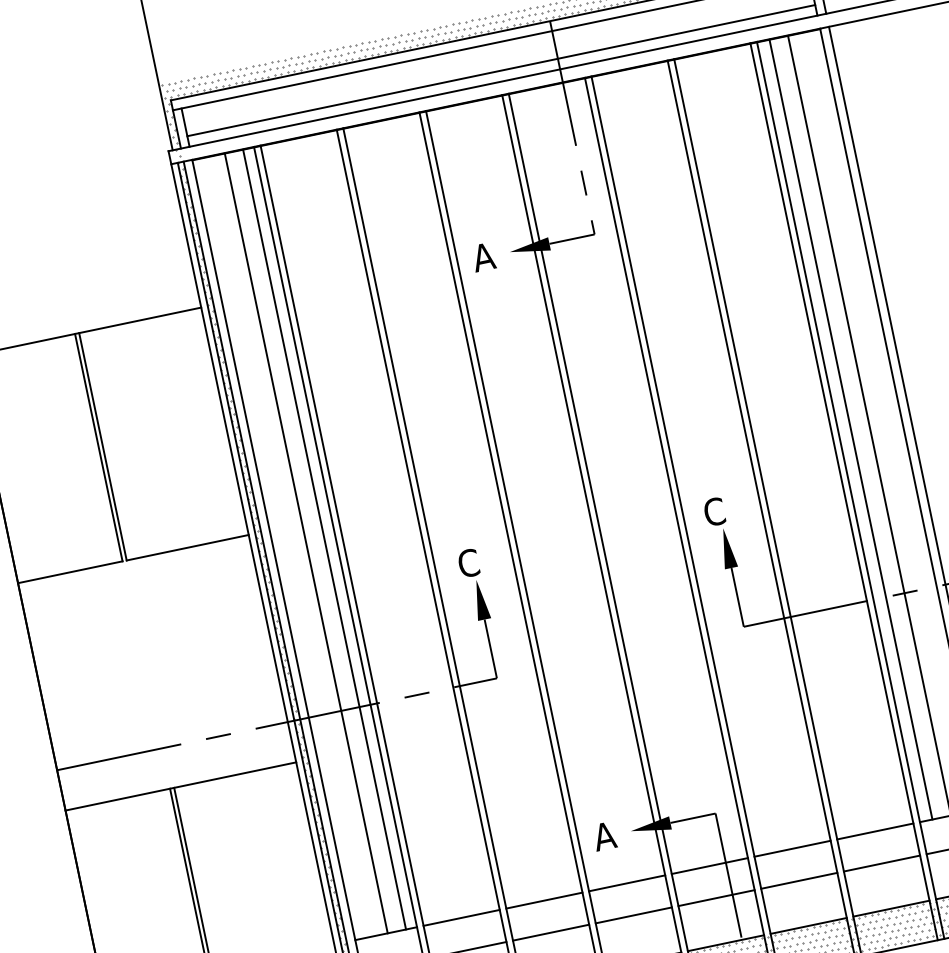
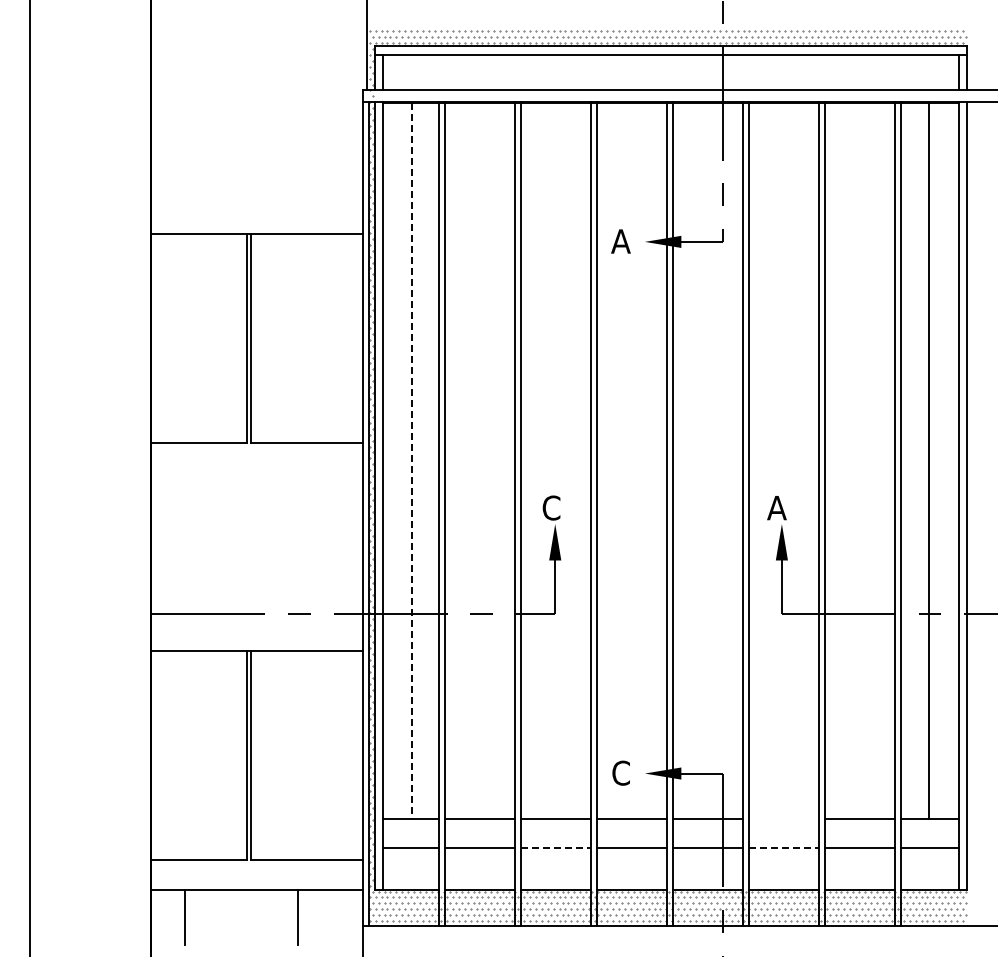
line: (500, 70) -> (670, 80), removed
line: (851, 429) -> (912, 460), removed
text: (713, 511) -> (776, 507), C -> A
line: (324, 539) -> (429, 460), removed
line: (306, 543) -> (412, 460), solid -> dashed
text: (603, 835) -> (620, 772), A -> C
line: (791, 848) -> (783, 818), removed
line: (799, 881) -> (784, 848), solid -> dashed
line: (551, 932) -> (556, 848), solid -> dashed

